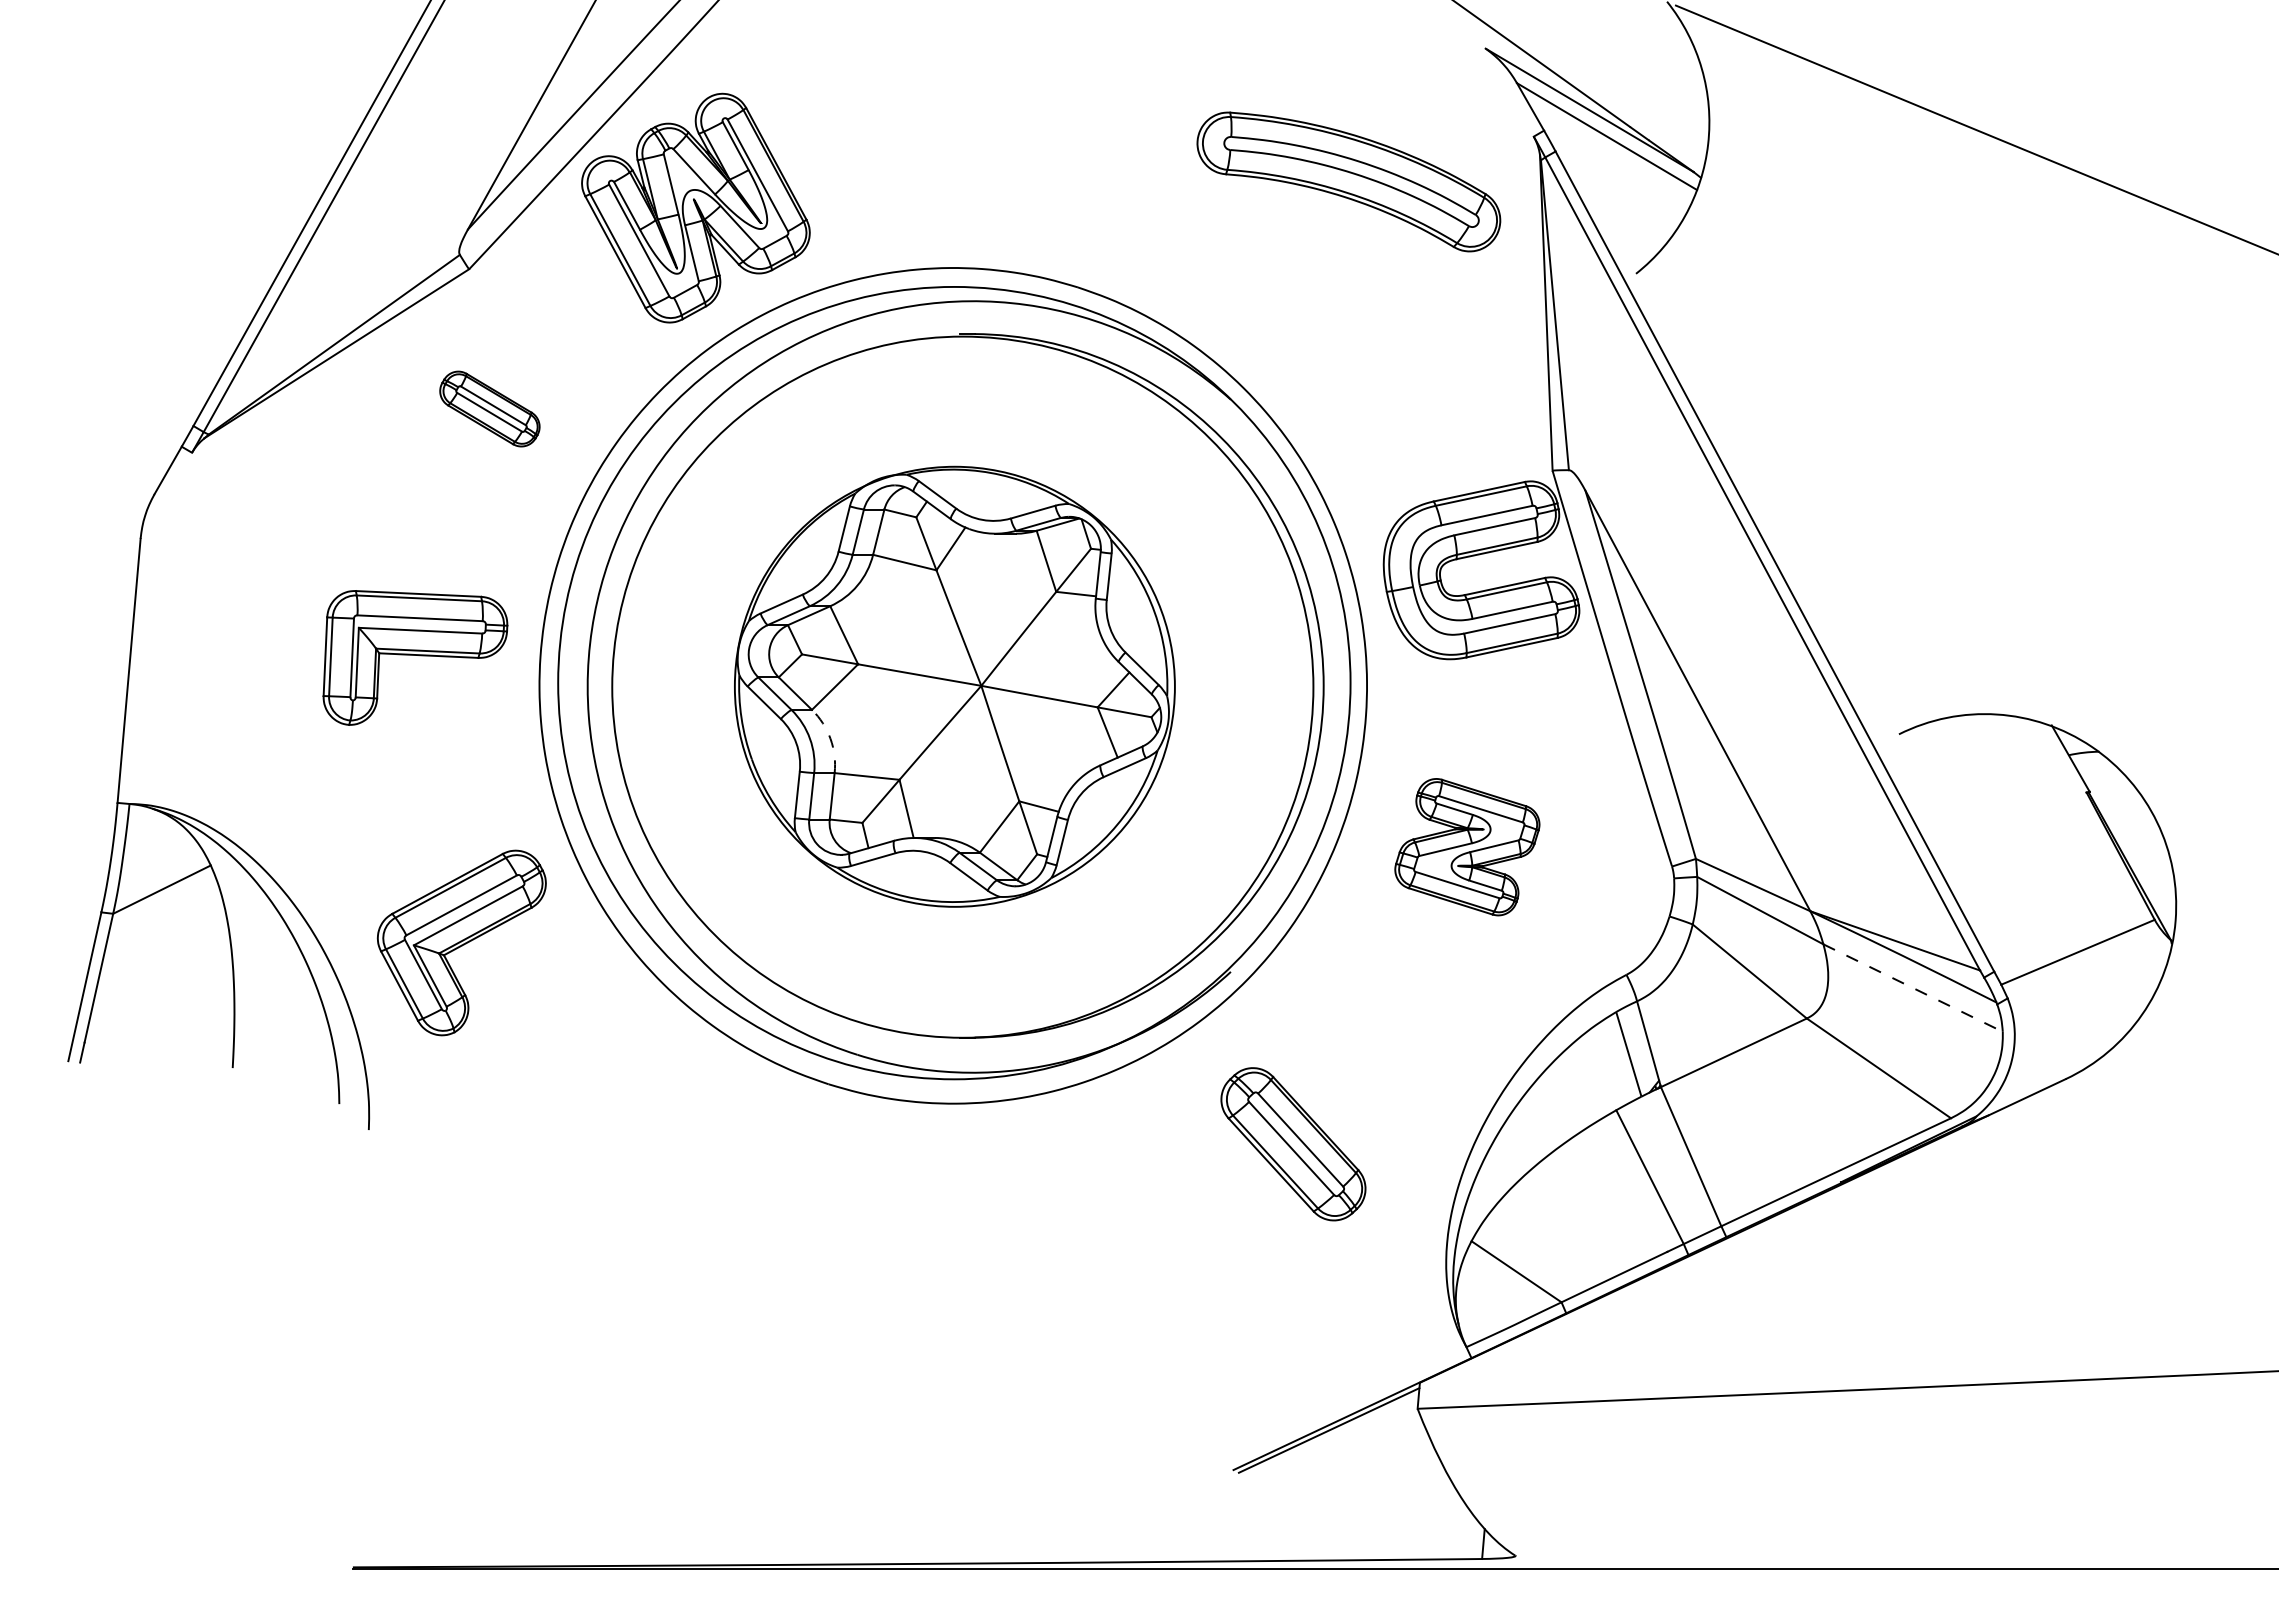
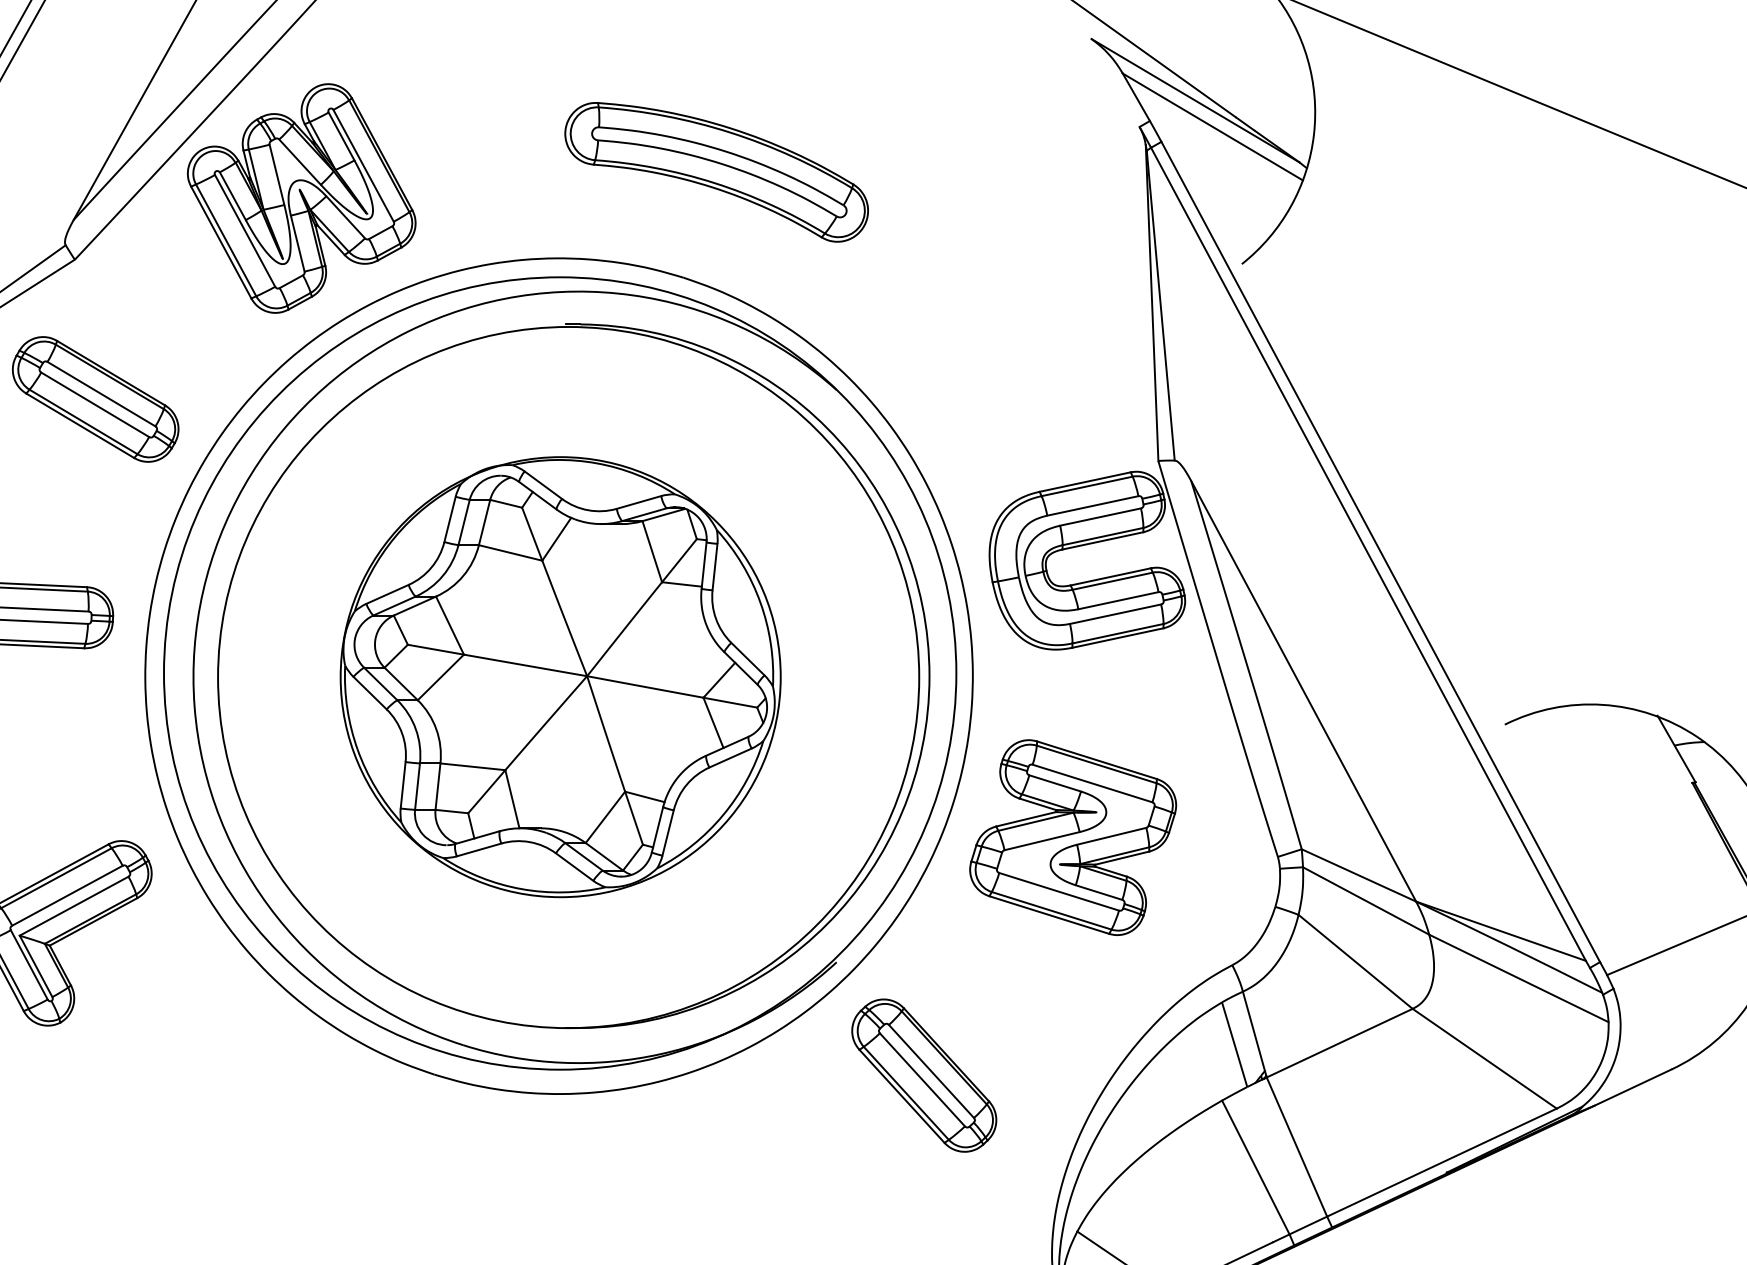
part: (1348, 181) -> (716, 171), moved
part: (489, 408) -> (95, 398), size x1.67
arc: (830, 738) -> (436, 728), dashed -> solid
part: (1467, 846) -> (1073, 836), size x1.43
line: (1913, 988) -> (1519, 978), dashed -> solid
part: (1293, 1144) -> (924, 1075), moved

